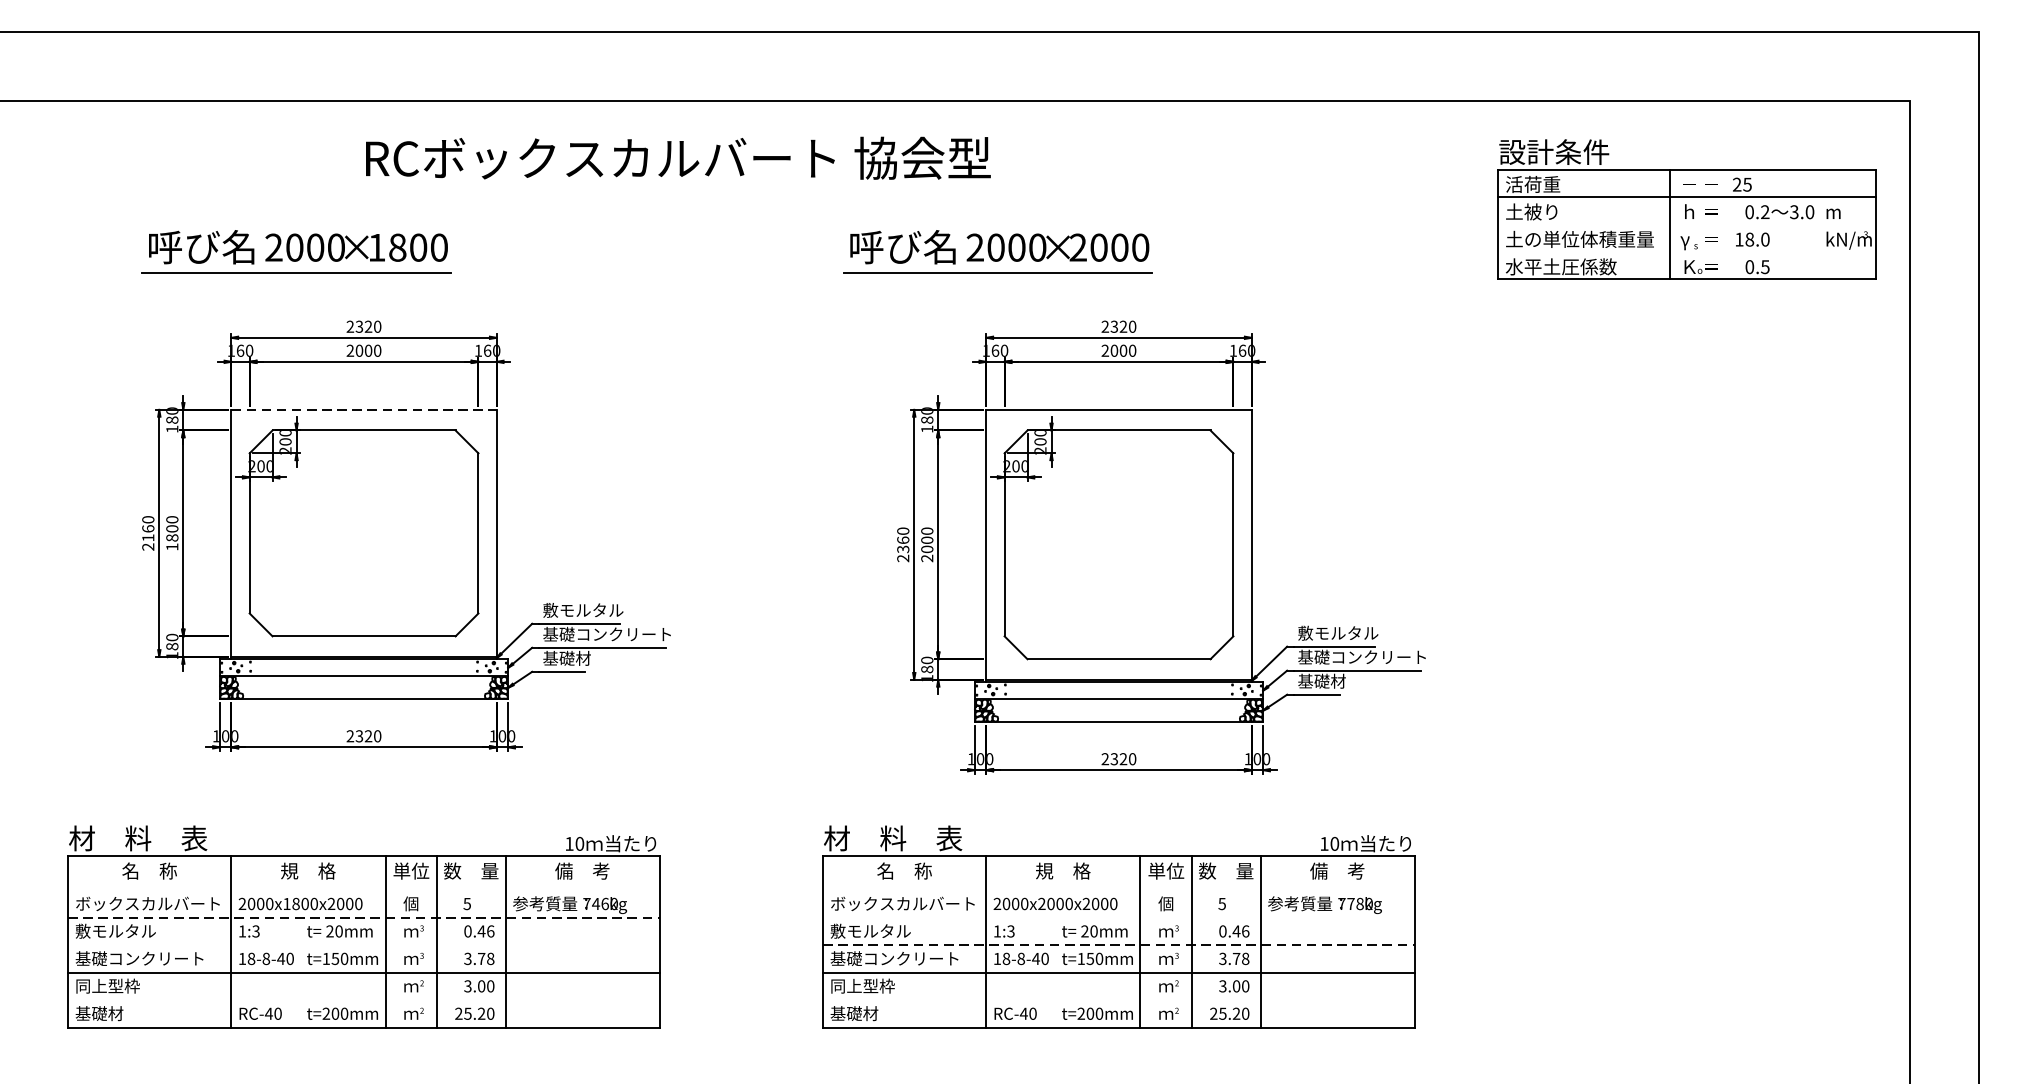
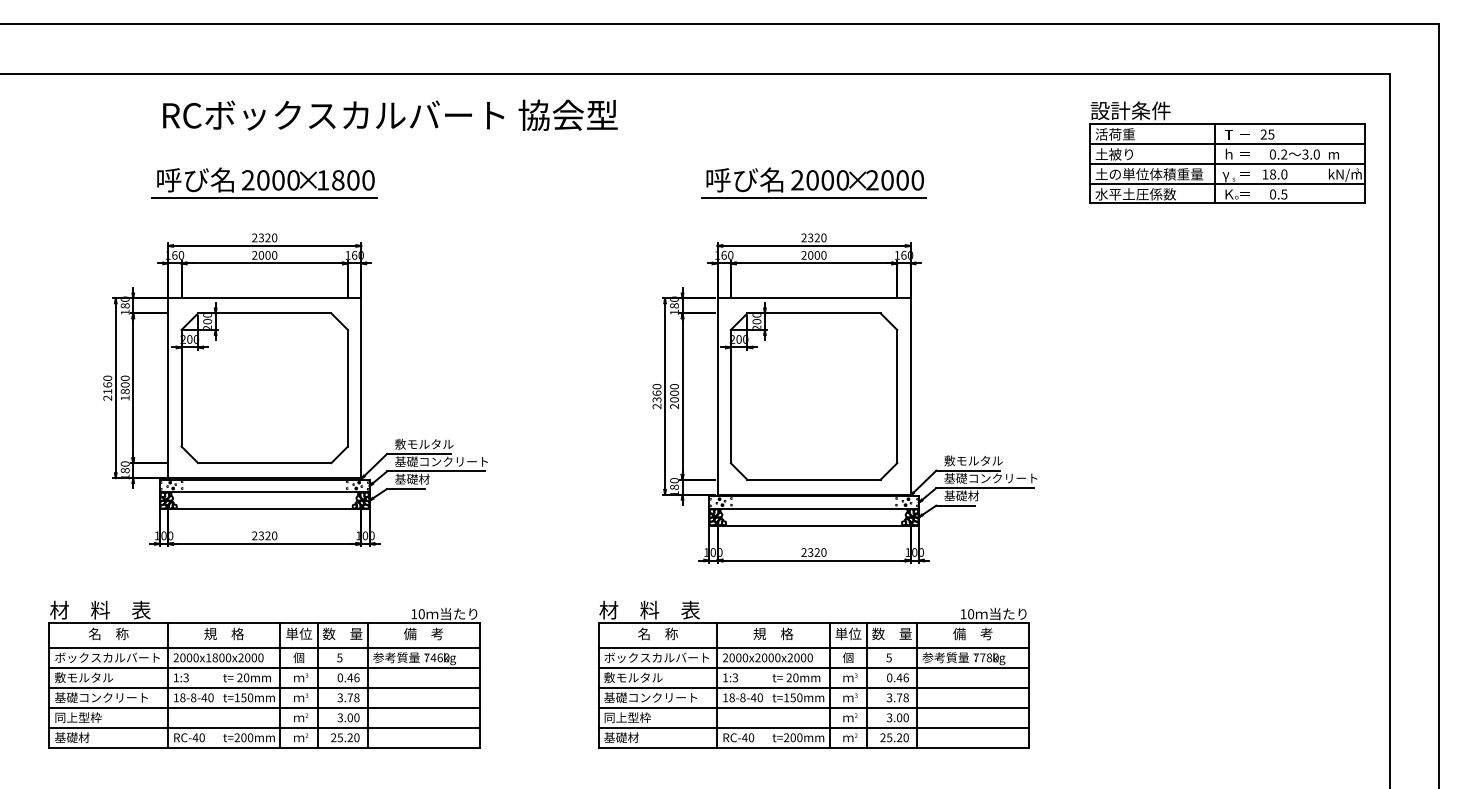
text: (678, 157) -> (390, 114), moved
text: (1688, 184) -> (1228, 134), － -> Ｔ
line: (1685, 224) -> (1226, 163), added
part: (296, 250) -> (264, 182), moved
part: (997, 250) -> (813, 182), moved
line: (1685, 252) -> (1226, 183), added
line: (363, 410) -> (264, 298), dashed -> solid
line: (363, 889) -> (264, 647), added
line: (1118, 889) -> (813, 647), added
line: (365, 917) -> (265, 667), dashed -> solid
line: (1118, 917) -> (813, 667), added
line: (363, 944) -> (264, 687), added
line: (1119, 944) -> (814, 687), dashed -> solid
line: (363, 999) -> (264, 727), added
line: (1118, 999) -> (813, 727), added

